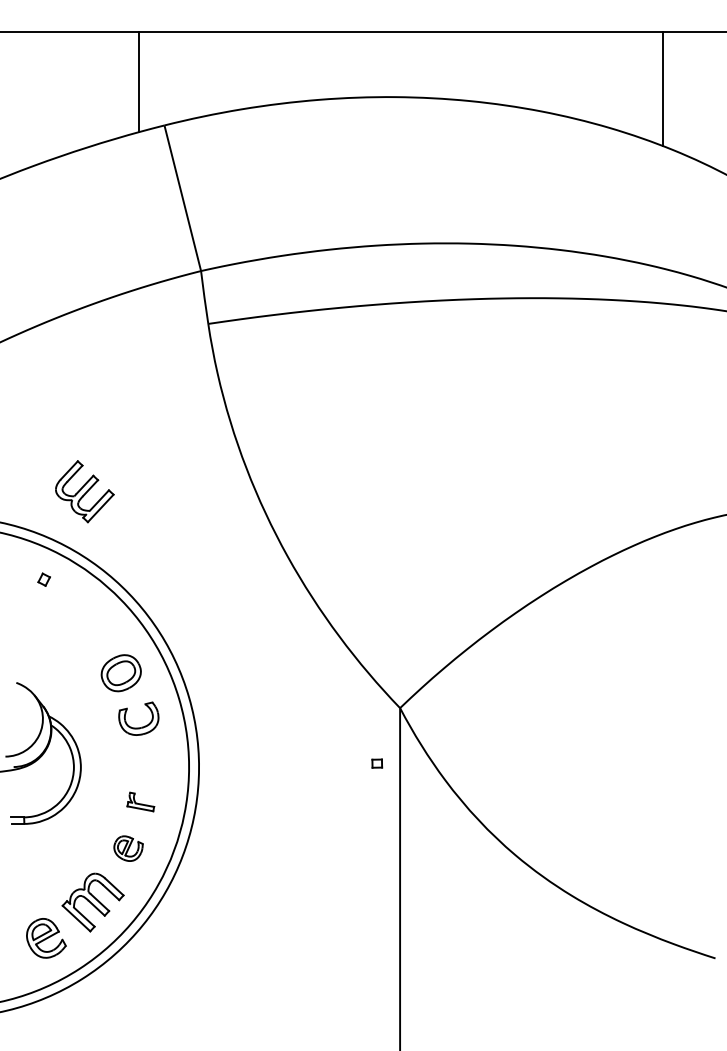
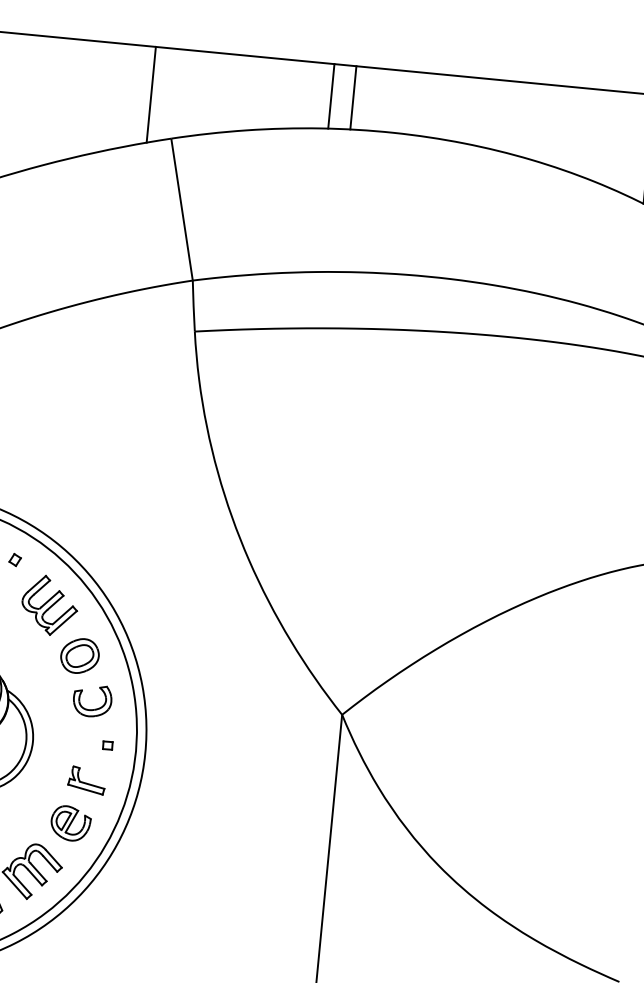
line: (349, 64) -> (352, 97), added
line: (326, 65) -> (331, 96), added
part: (84, 491) -> (49, 605), moved
part: (377, 763) -> (108, 745), moved
part: (140, 801) -> (86, 779), size x1.43
part: (128, 848) -> (70, 823), size x1.43

